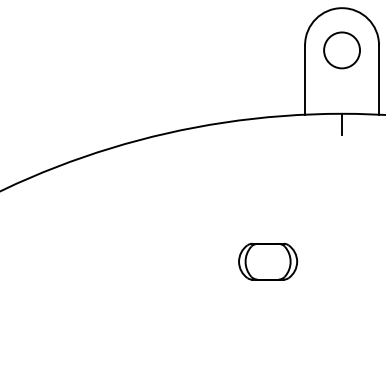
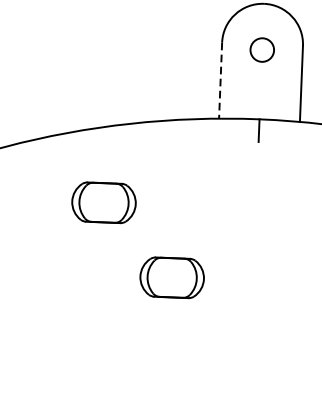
circle: (341, 50) -> (261, 50), size x0.6
line: (305, 79) -> (221, 80), solid -> dashed
part: (202, 195) -> (103, 202), added

